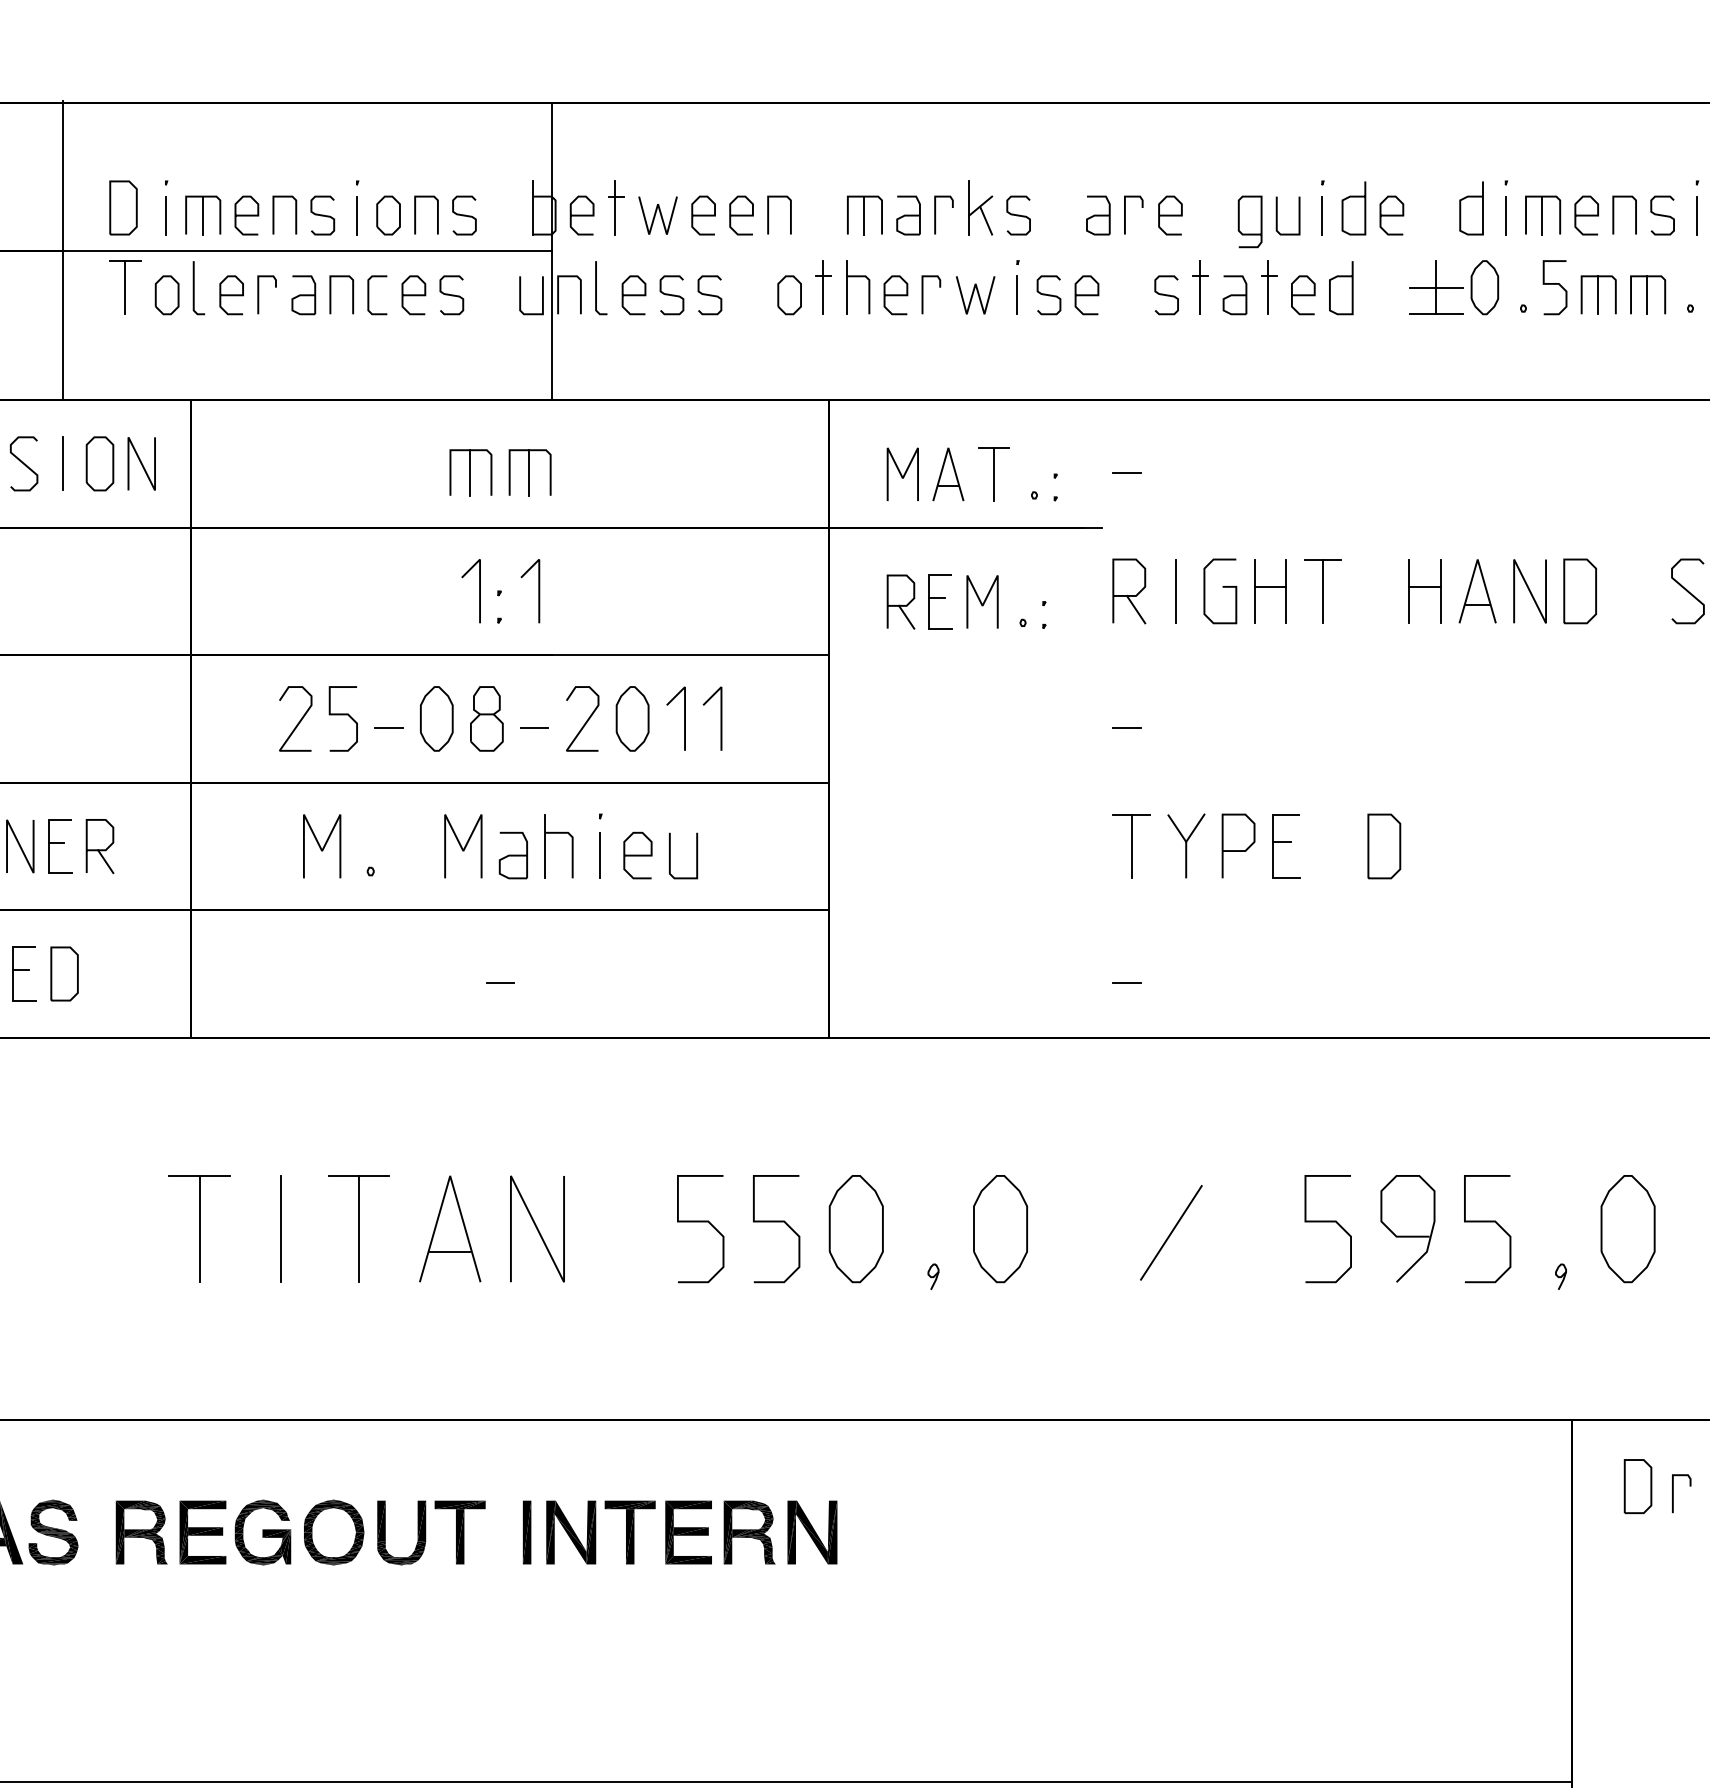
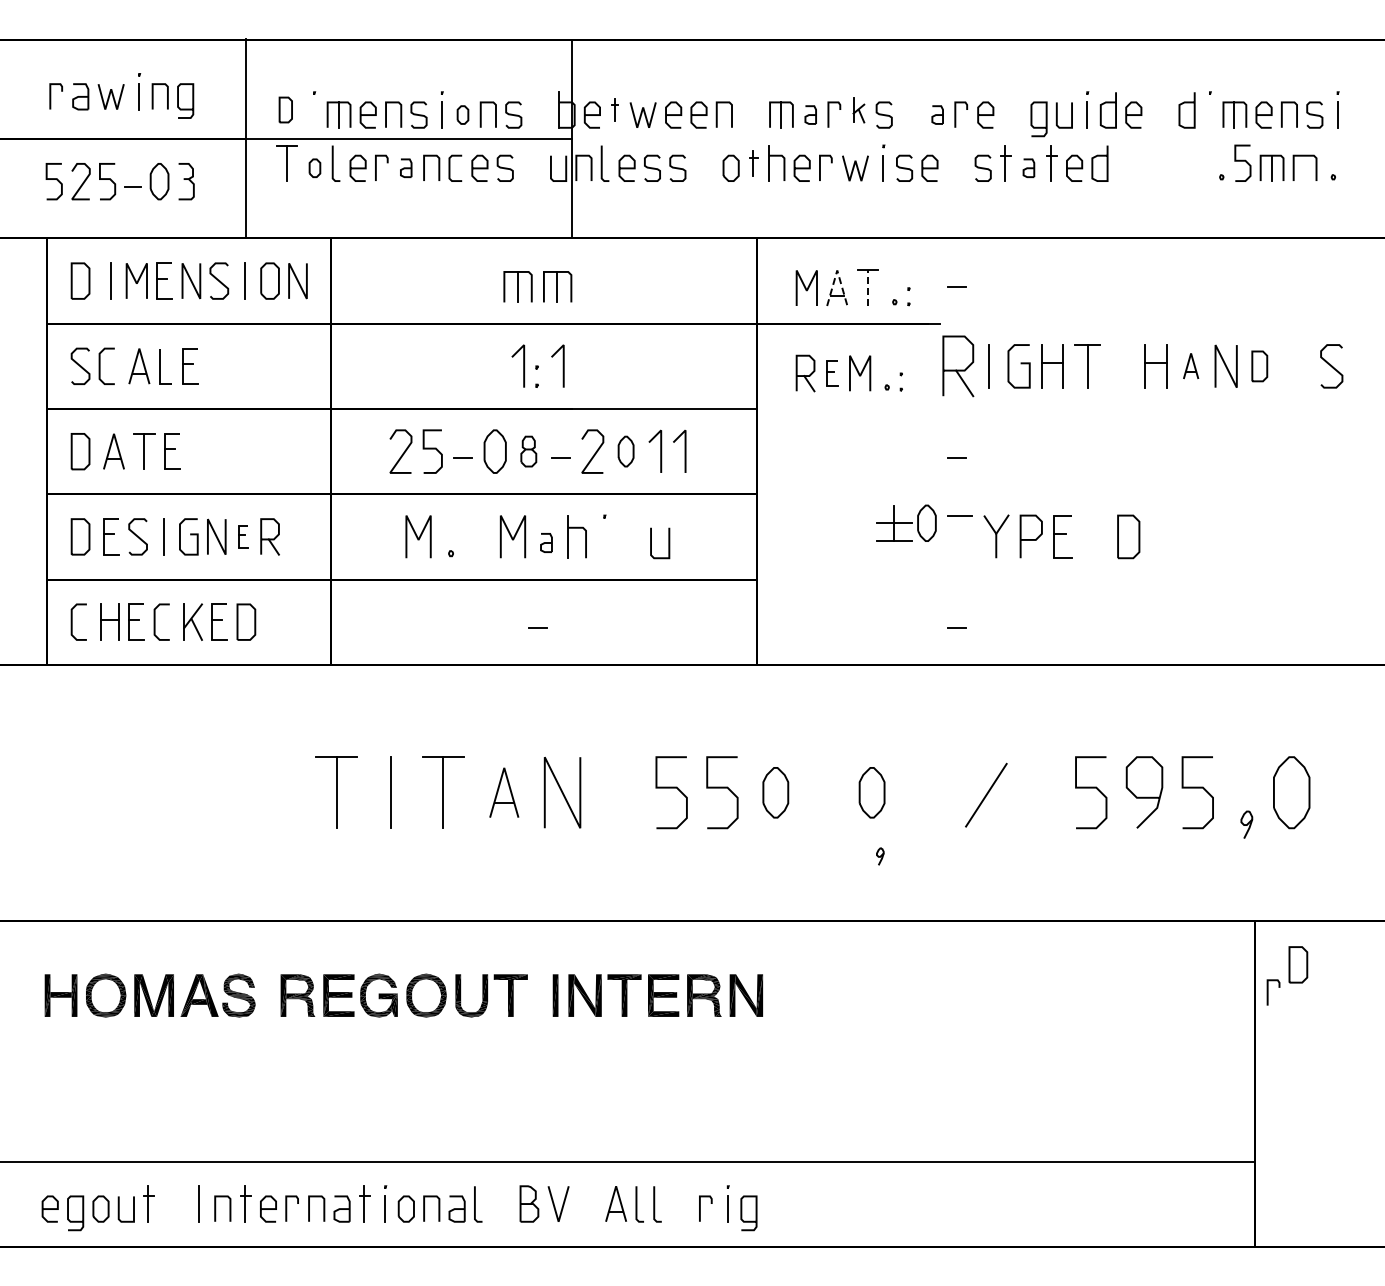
part: (123, 207) -> (285, 109), size x0.7
part: (615, 207) -> (614, 109), size x0.6
part: (980, 207) -> (858, 109), size x0.7
line: (166, 214) -> (314, 114), removed
part: (387, 214) -> (462, 114), size x0.7
part: (908, 214) -> (810, 114), size x0.7
part: (1098, 214) -> (937, 114), size x0.7
line: (1505, 214) -> (1209, 114), removed
part: (1454, 286) -> (906, 522), moved
part: (823, 287) -> (753, 163), size x0.7
part: (166, 293) -> (314, 167), size x0.7
part: (302, 293) -> (405, 167), size x0.7
part: (1234, 293) -> (1028, 167), size x0.7
line: (1647, 295) -> (1304, 168), removed
line: (948, 447) -> (837, 270), solid -> dashed
line: (993, 474) -> (867, 288), solid -> dashed
part: (1476, 590) -> (1190, 365), size x0.6
part: (1128, 591) -> (957, 366), size x1.4
part: (1579, 591) -> (1259, 366), size x0.7
part: (941, 602) -> (832, 373), size x0.7
part: (486, 718) -> (528, 451), size x0.7
part: (631, 718) -> (625, 451), size x0.7
part: (60, 845) -> (243, 536), size x0.6
line: (1131, 845) -> (959, 536), removed
part: (513, 854) -> (546, 542), size x0.6
line: (600, 854) -> (604, 542), removed
curve: (637, 854) -> (629, 542), removed
part: (450, 1228) -> (504, 792), size x0.7
part: (855, 1228) -> (775, 792), size x0.7
part: (999, 1228) -> (871, 792), size x0.7
part: (933, 1276) -> (880, 856), moved
part: (1560, 1276) -> (1246, 824), size x1.6
line: (1674, 1493) -> (1268, 992), moved

